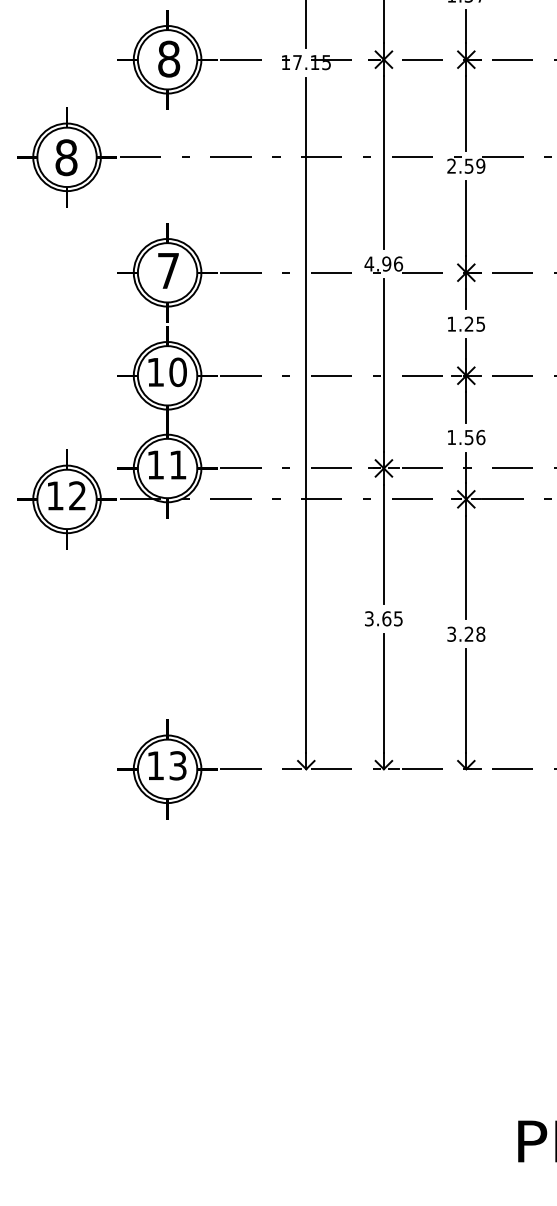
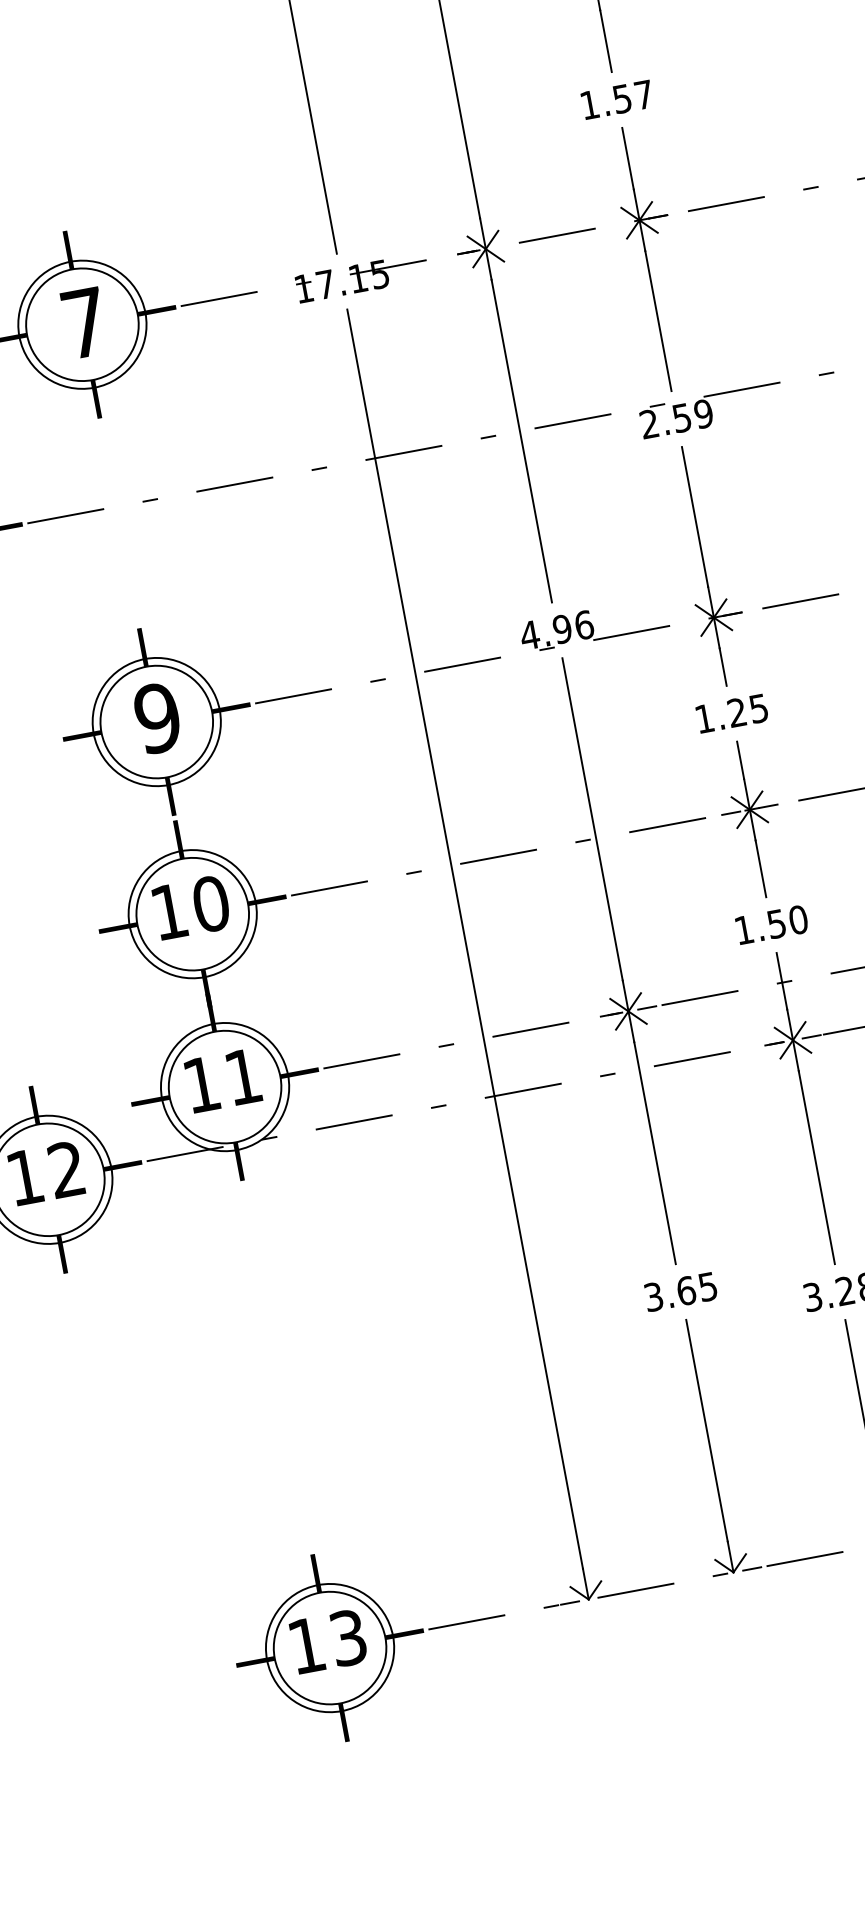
text: (169, 58) -> (85, 321), 8 -> 7
text: (168, 270) -> (157, 717), 7 -> 9
text: (480, 436) -> (797, 918), 1.56 -> 1.50

